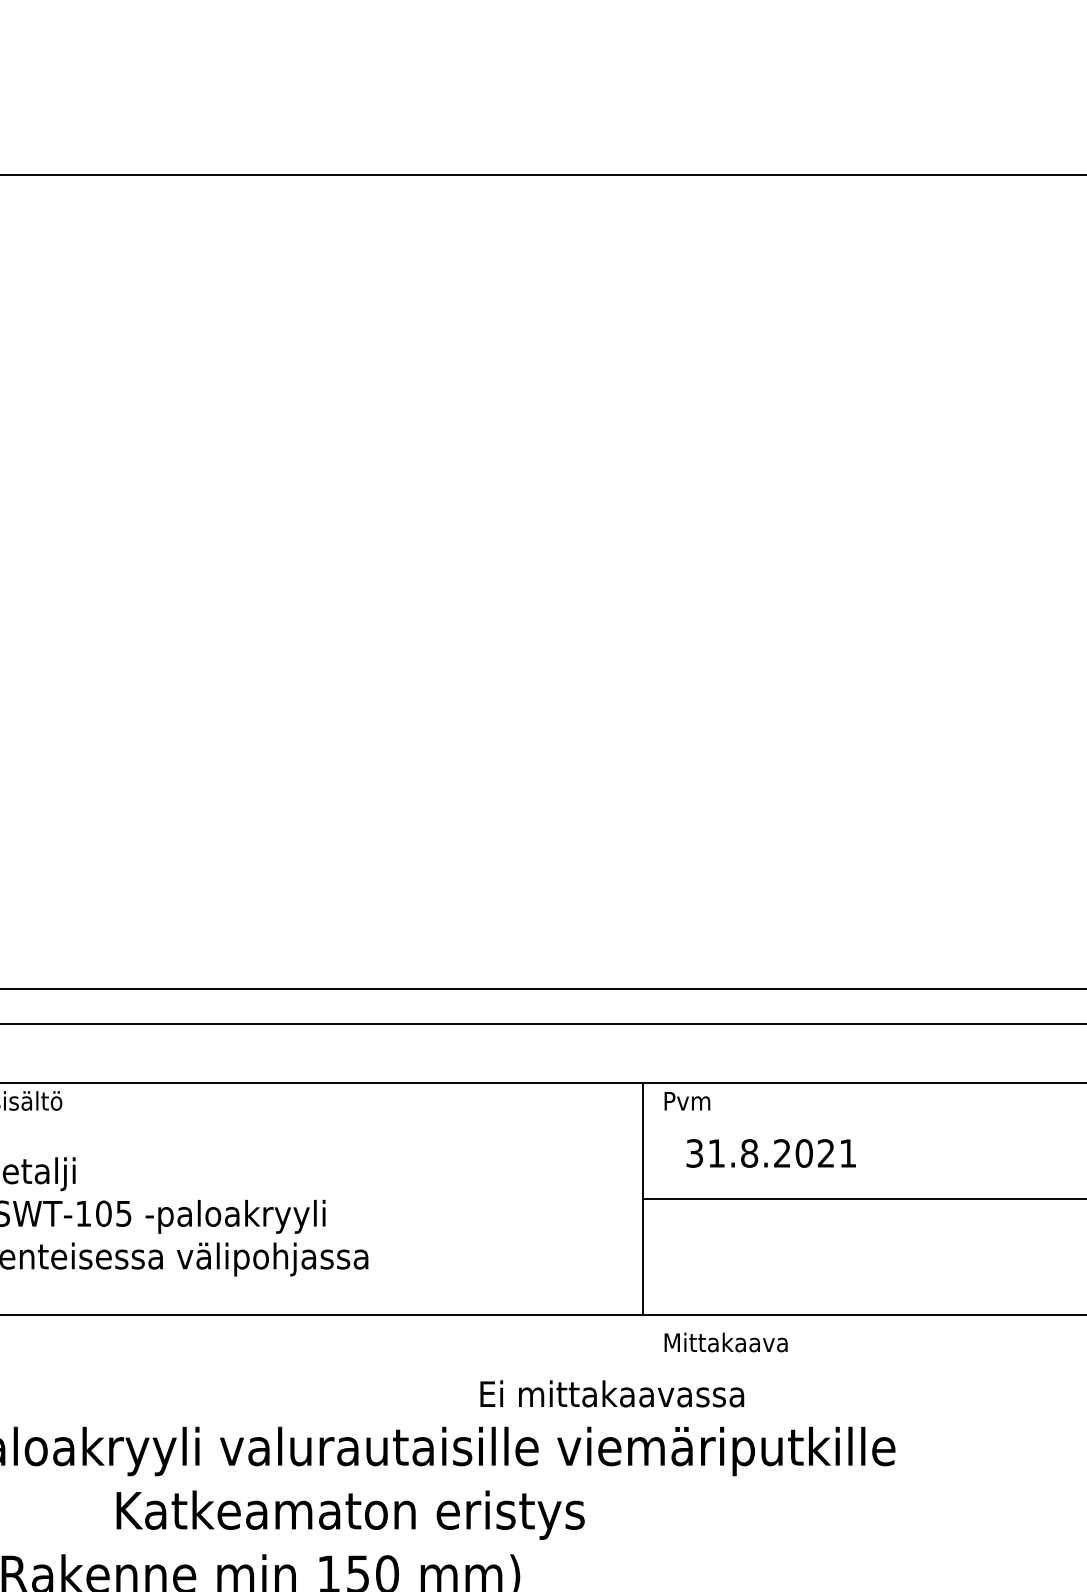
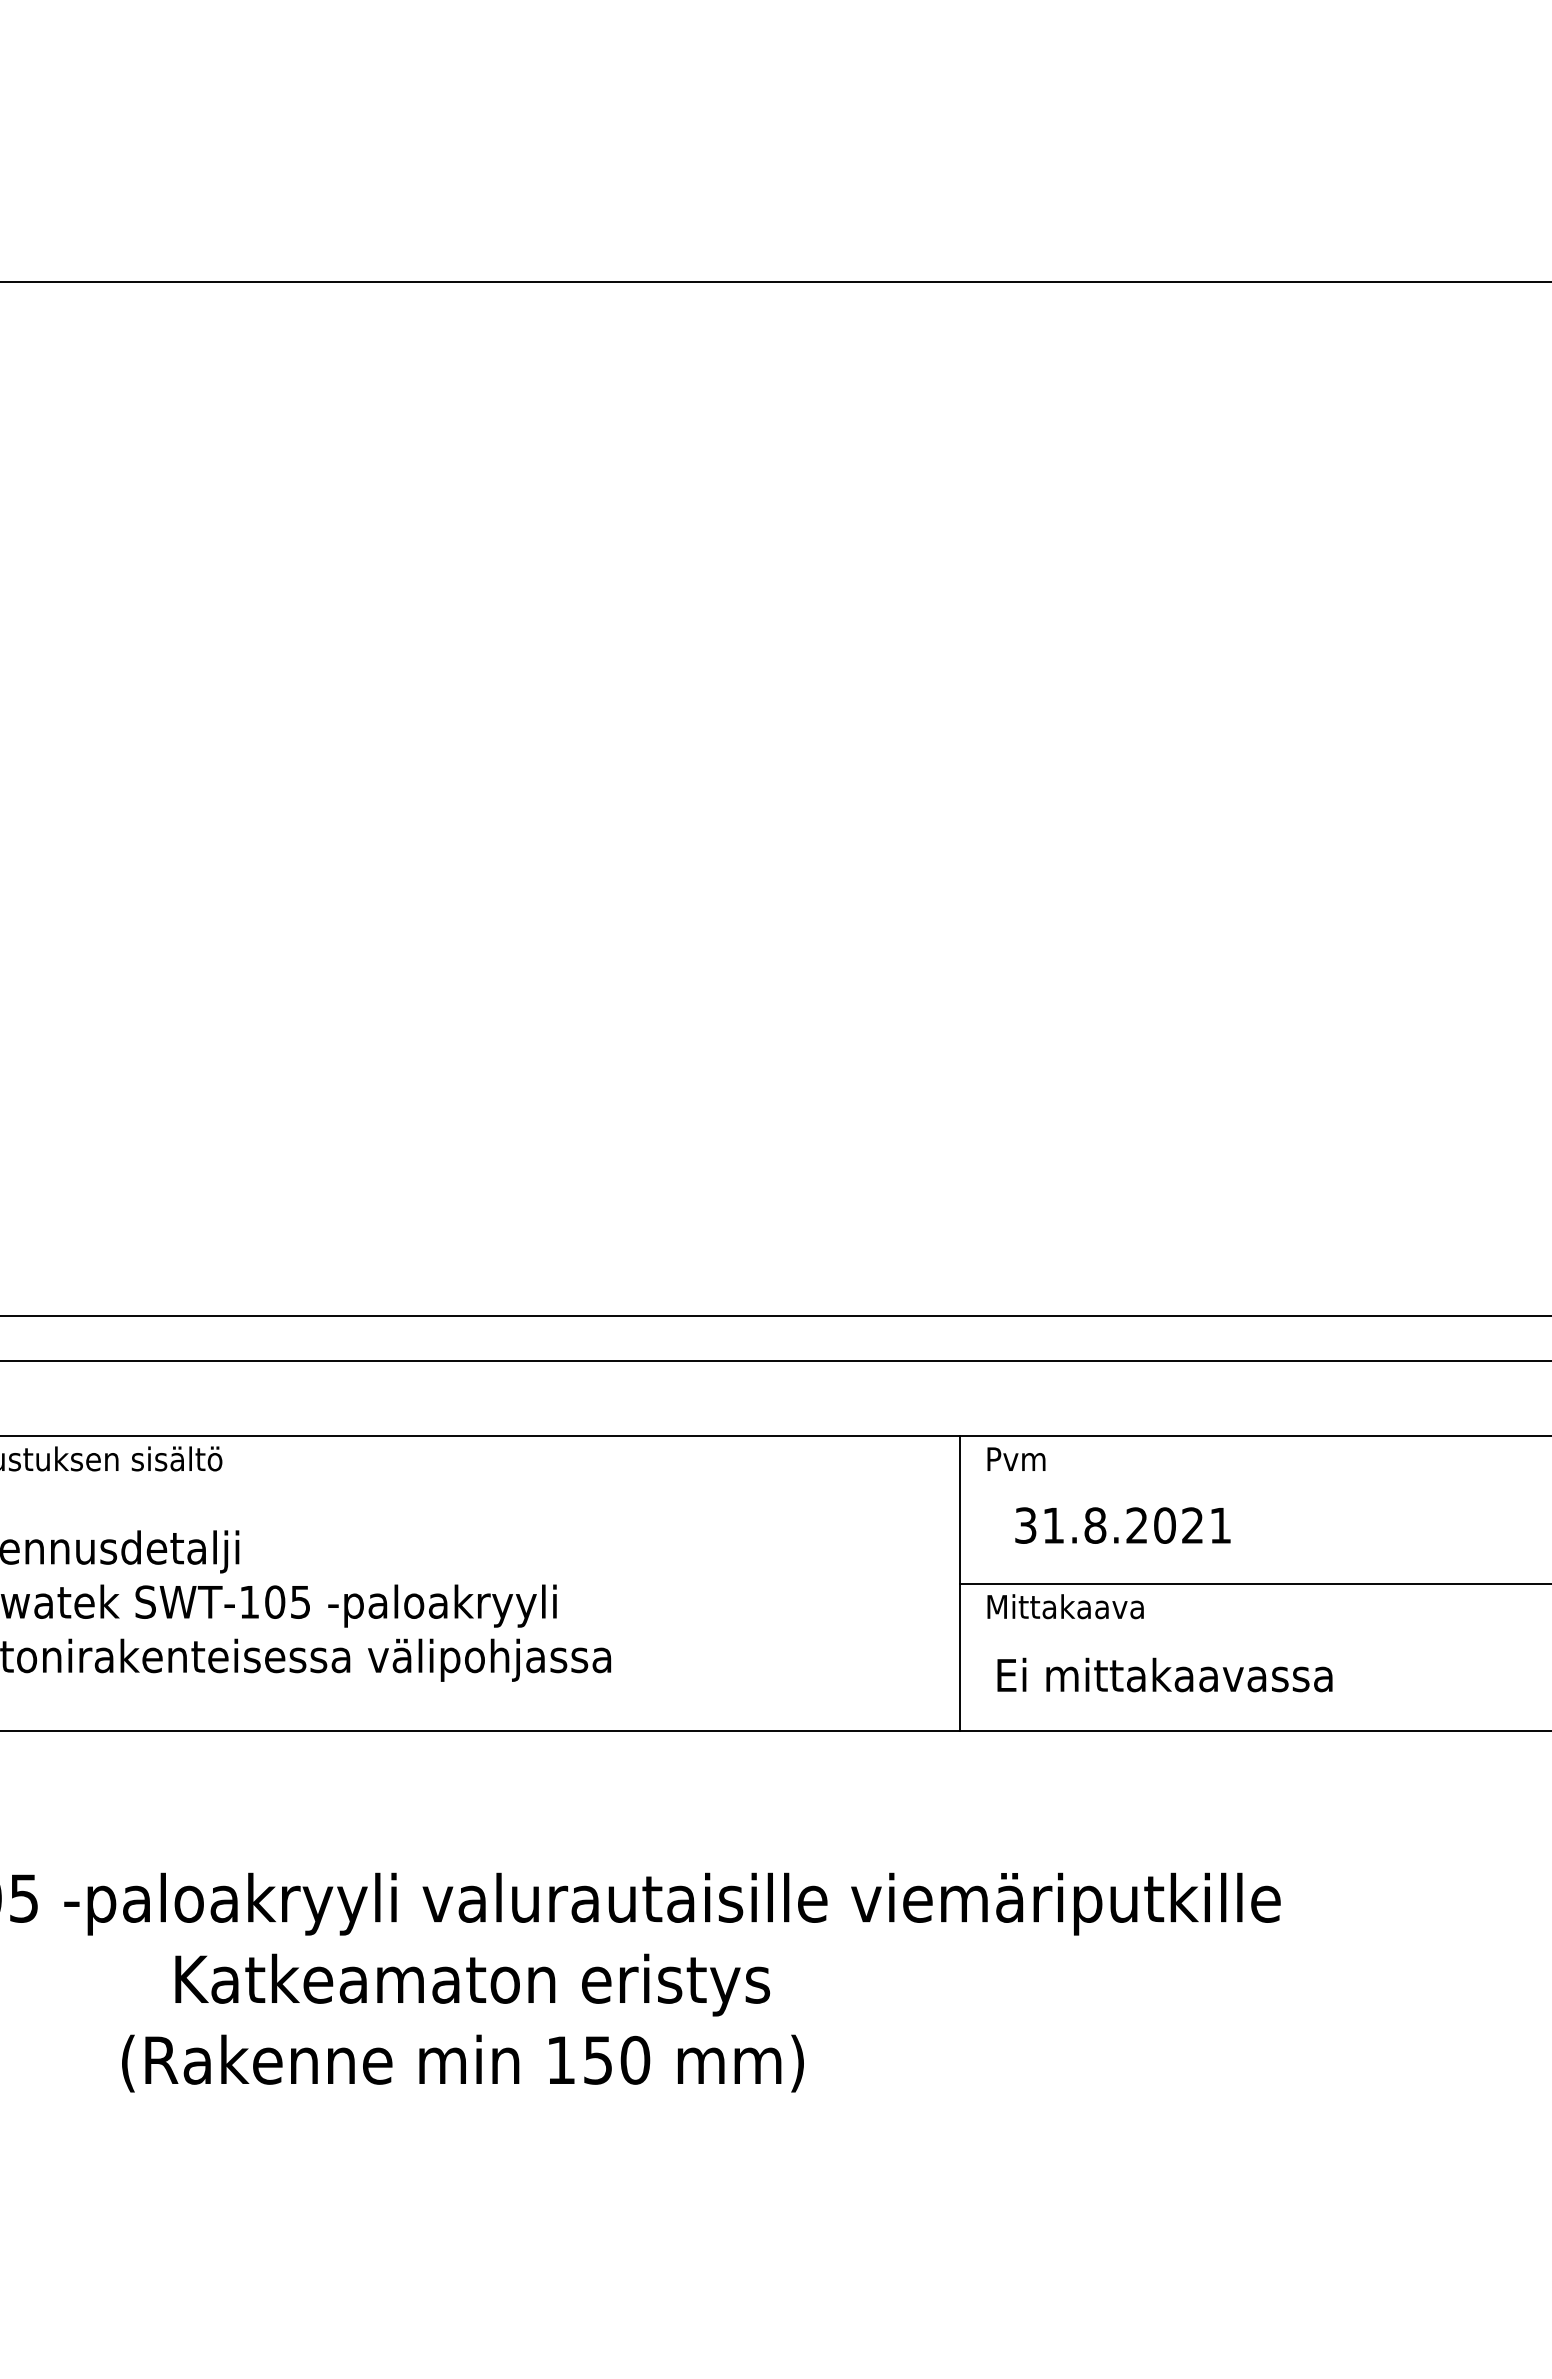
text: (726, 1342) -> (1065, 1606), moved
text: (611, 1393) -> (1164, 1674), moved
text: (350, 1514) -> (472, 1984), moved

